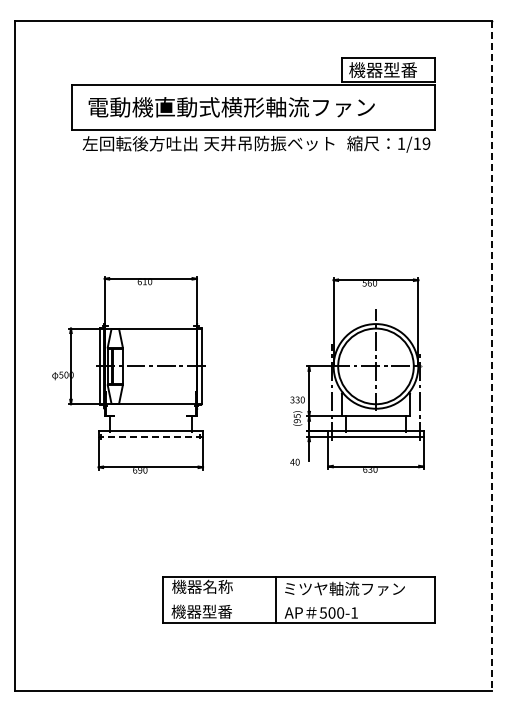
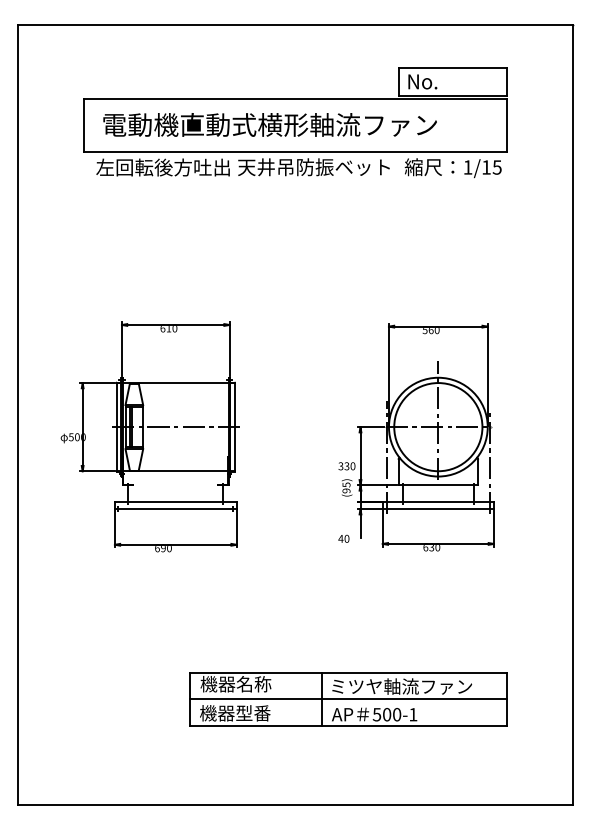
text: (382, 70) -> (445, 82), 機器型番 -> No.
text: (426, 143) -> (497, 167), 1/19 -> 1/15
line: (491, 356) -> (573, 415), dashed -> solid
line: (150, 436) -> (175, 508), dashed -> solid
line: (298, 599) -> (347, 698), added

